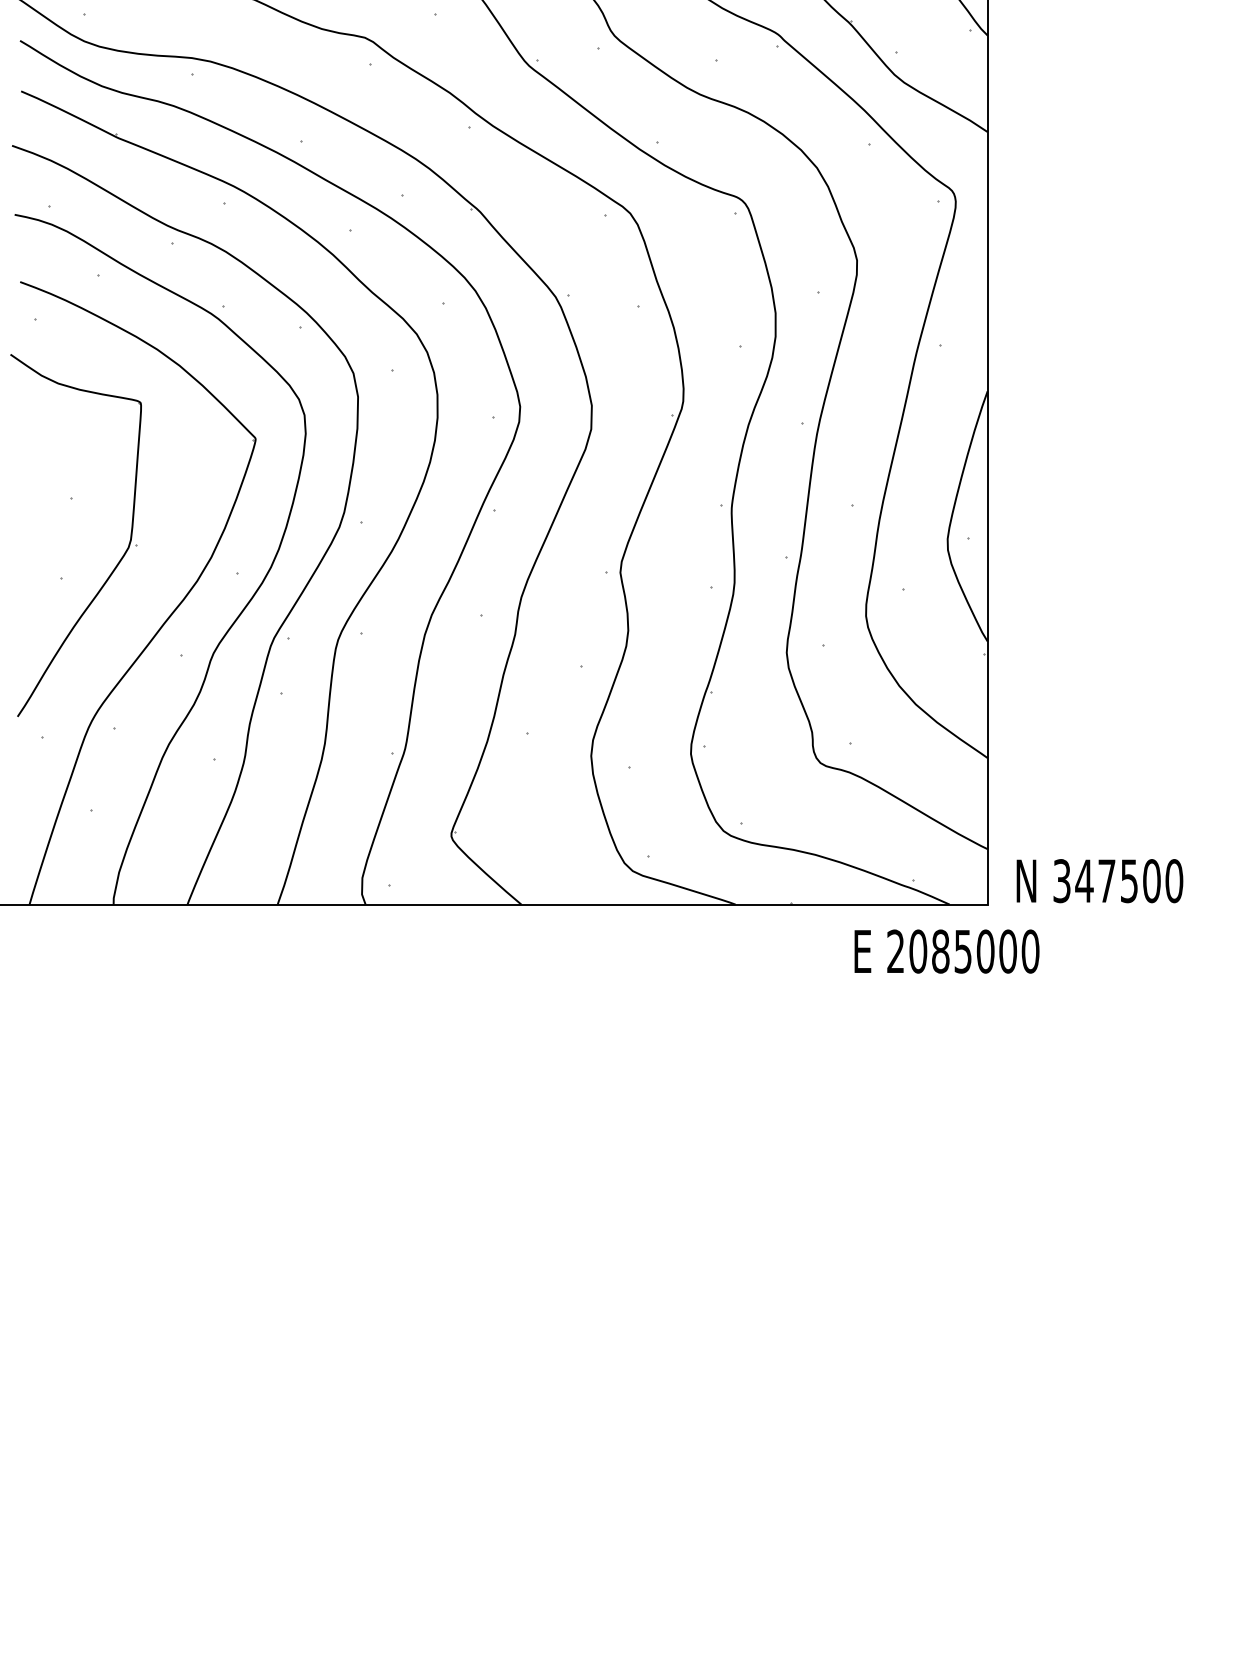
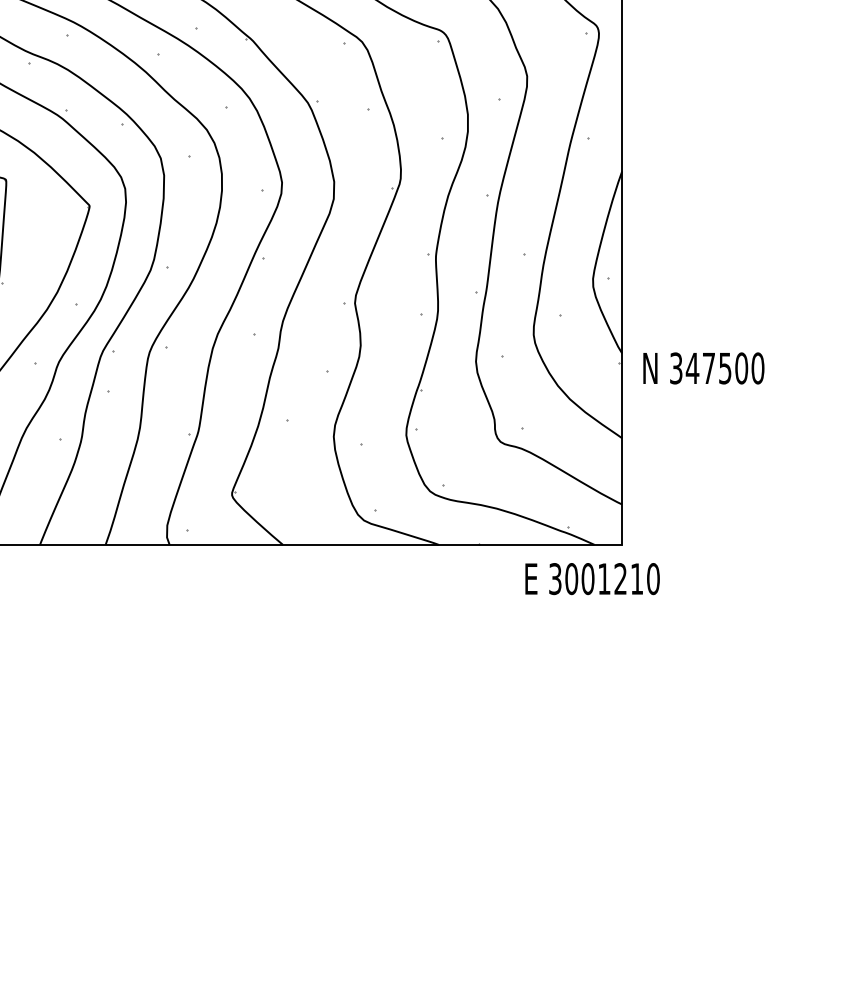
text: (1099, 881) -> (703, 368), moved
text: (952, 951) -> (596, 578), 2085000 -> 3001210

